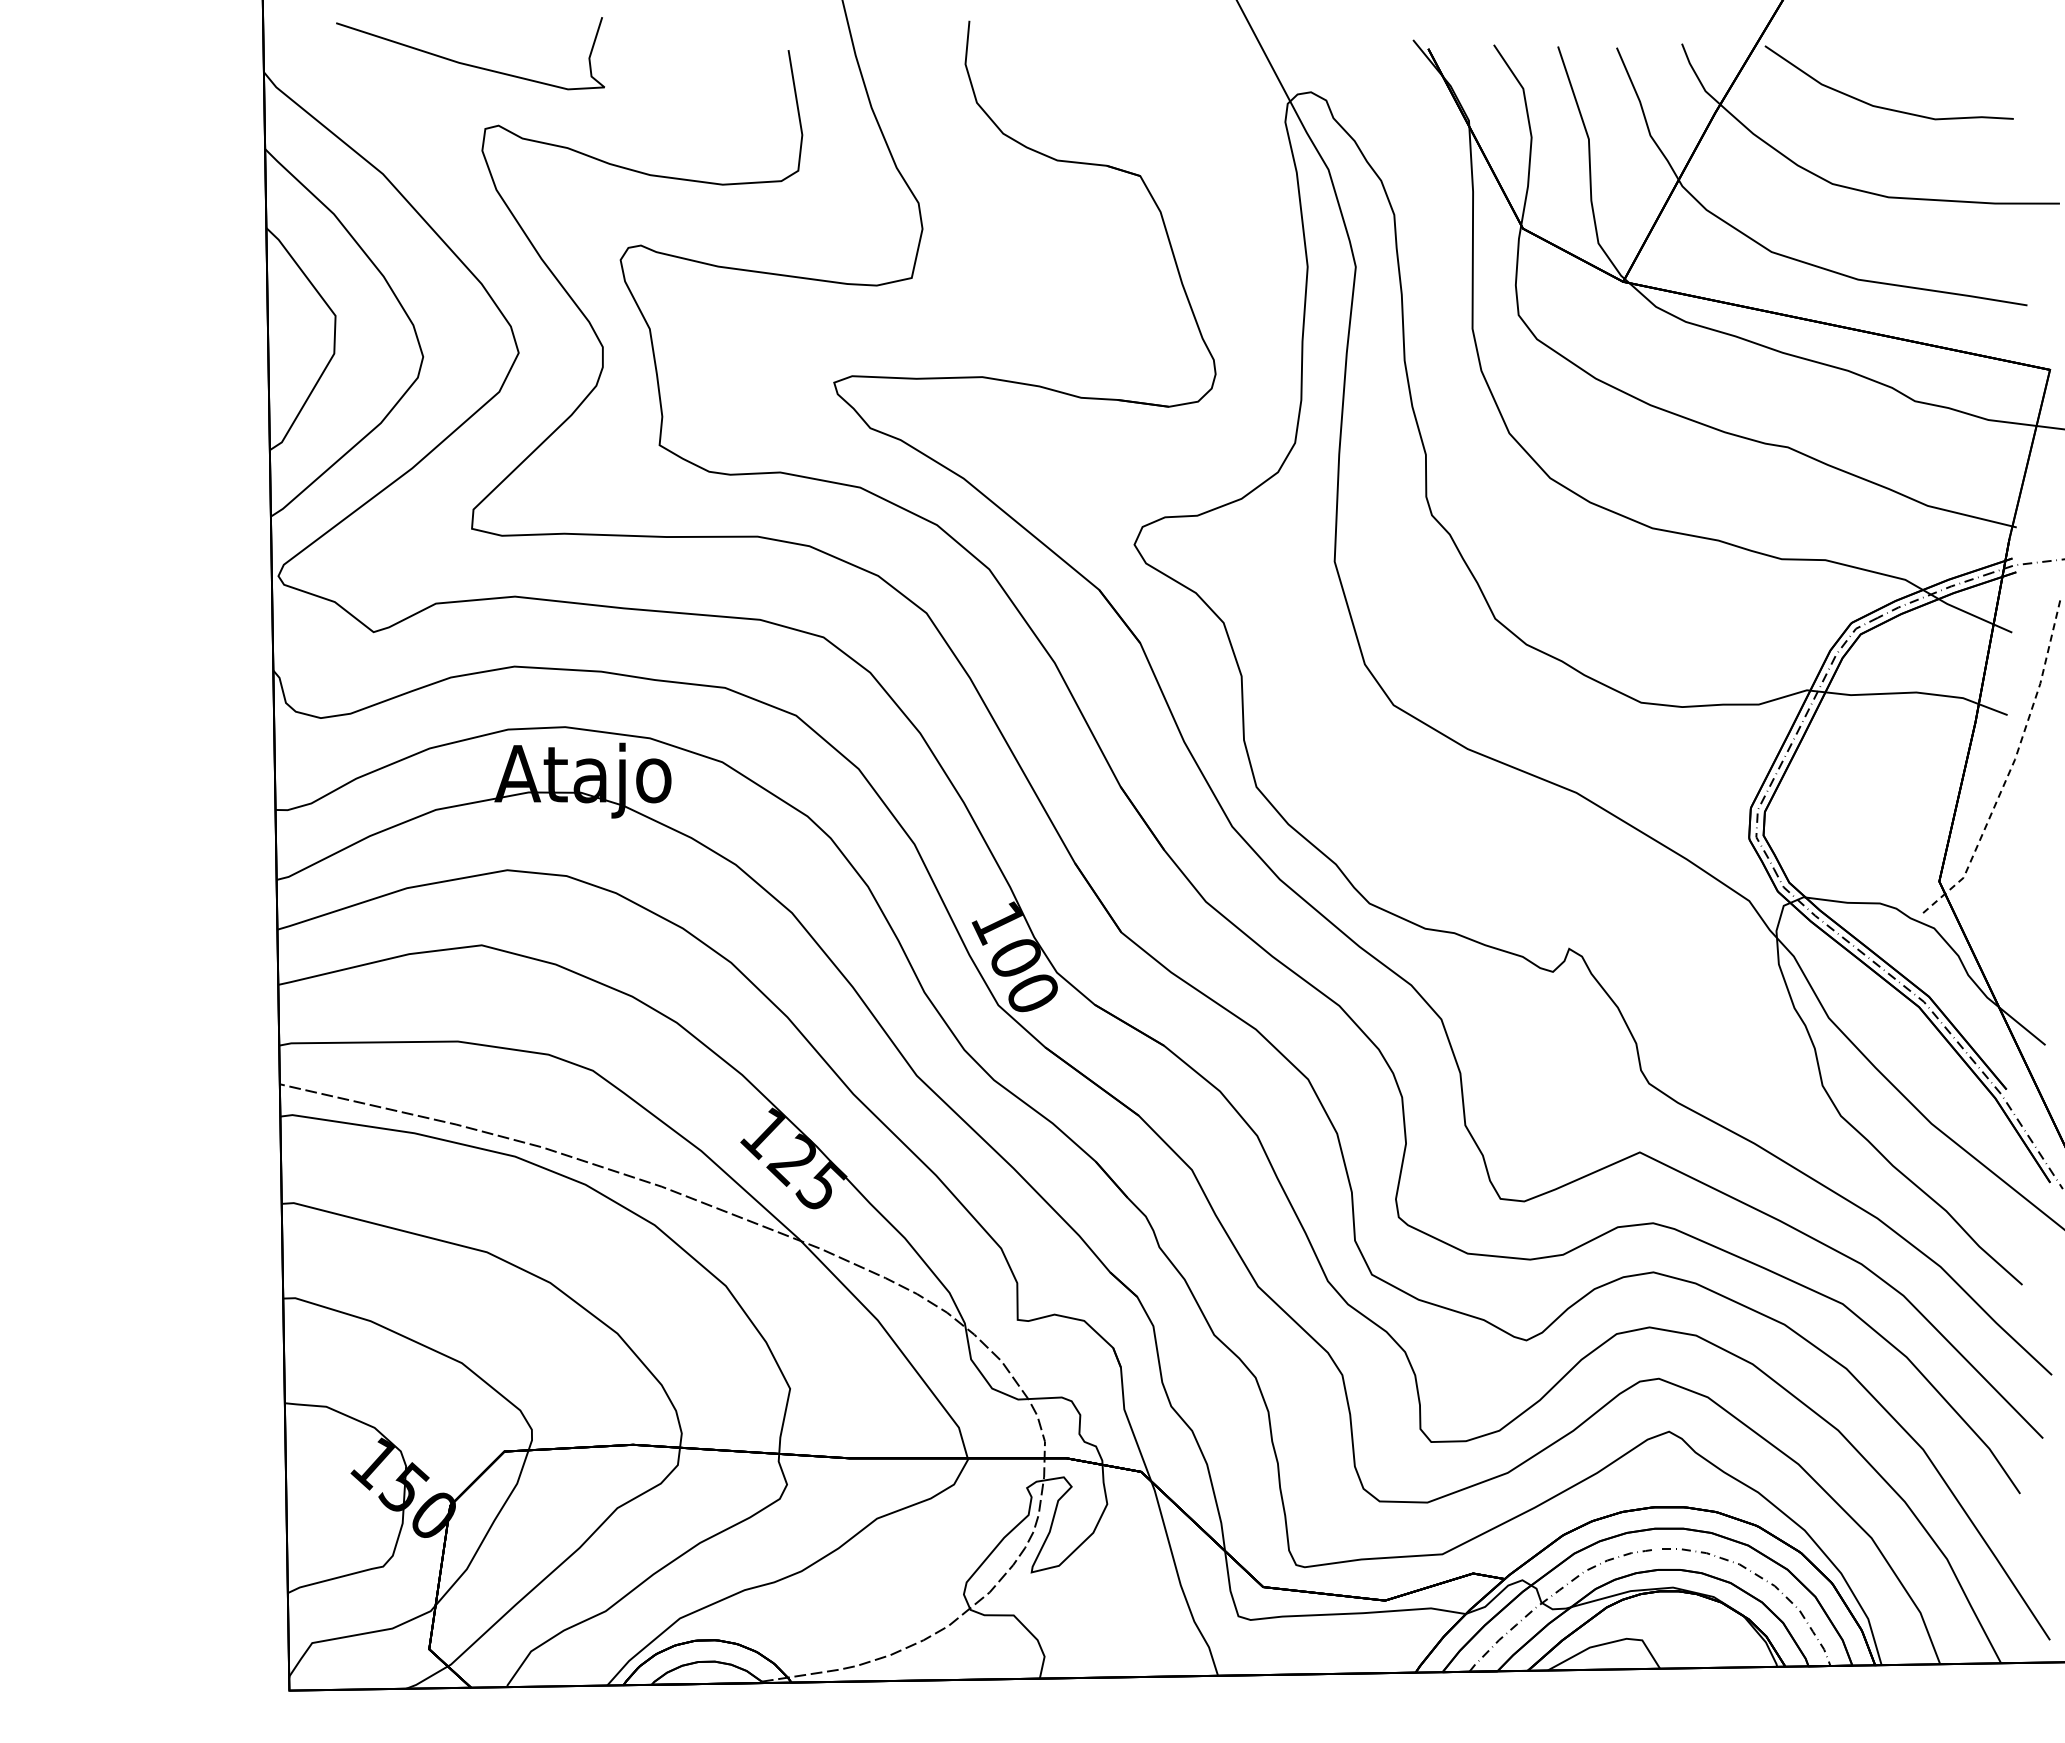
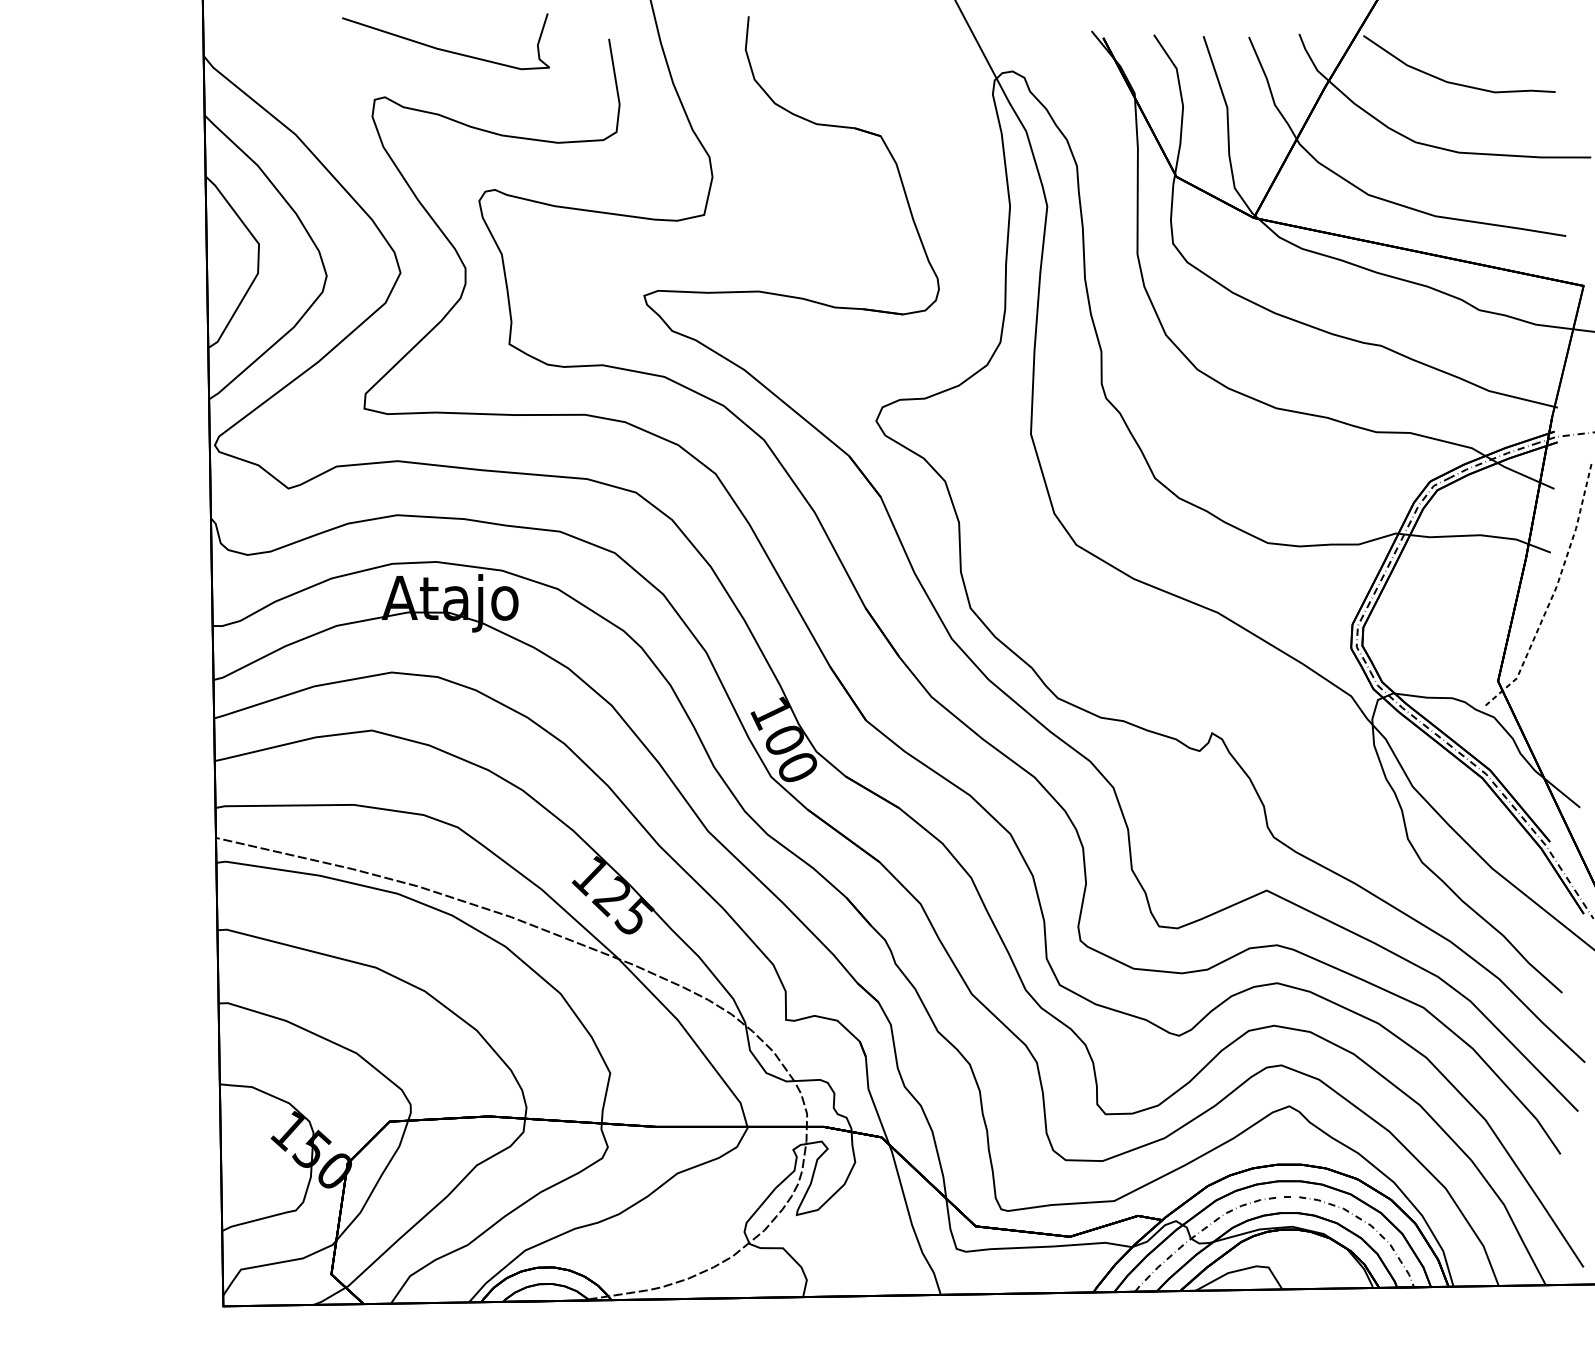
curve: (466, 63) -> (442, 49), moved

